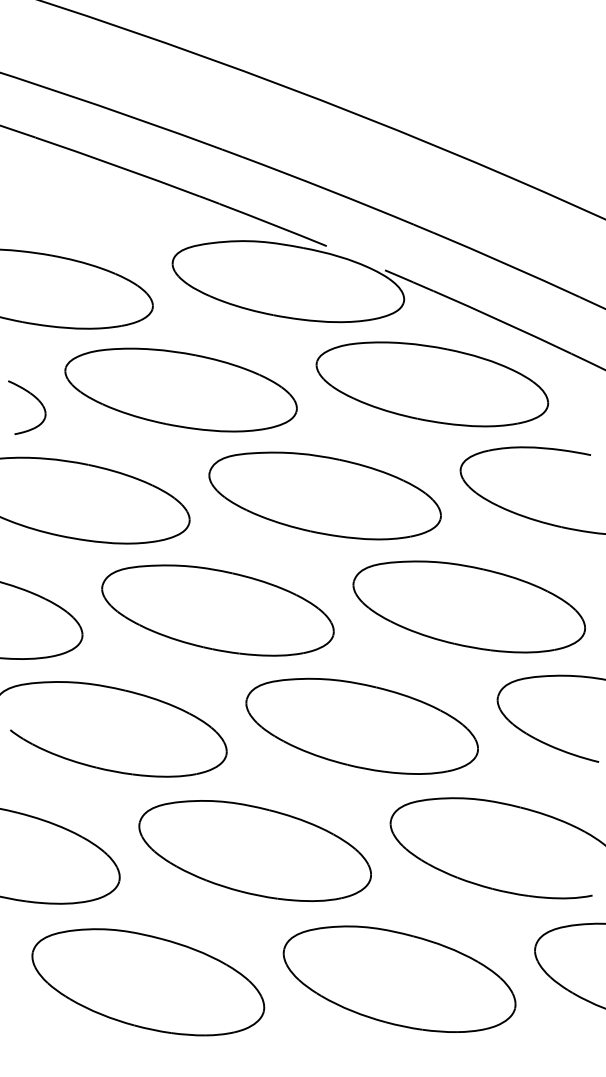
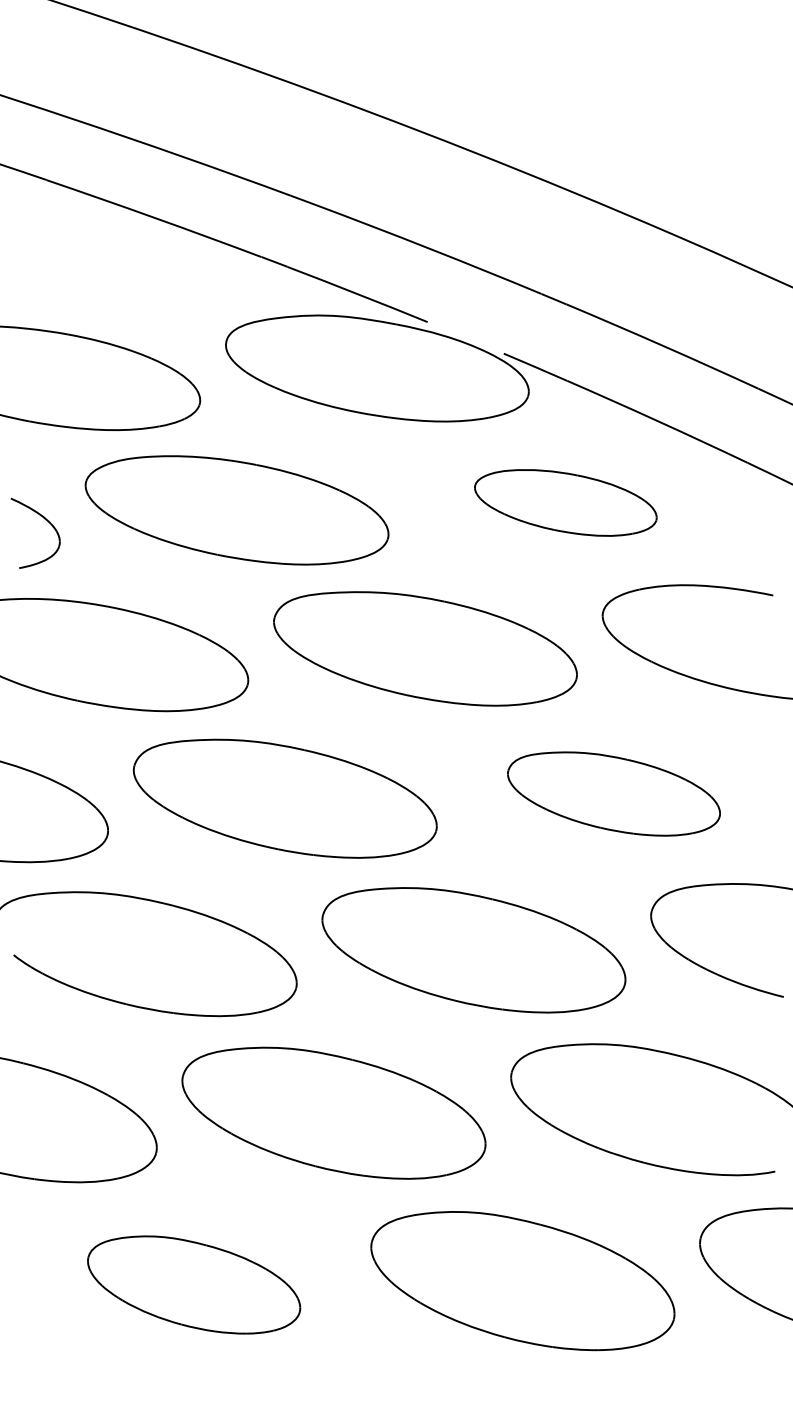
part: (432, 384) -> (565, 502), size x0.6
part: (468, 606) -> (613, 793), size x0.7
part: (147, 981) -> (193, 1284), size x0.7

